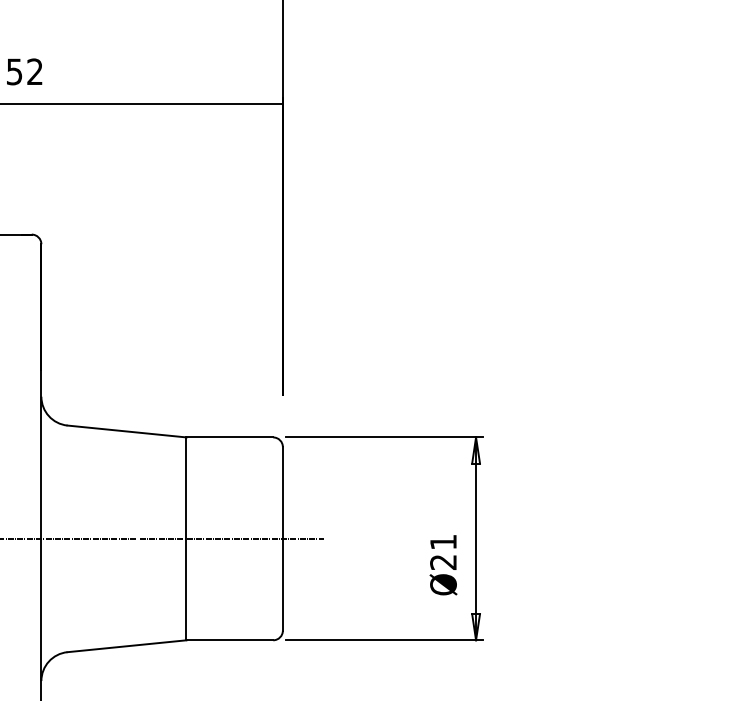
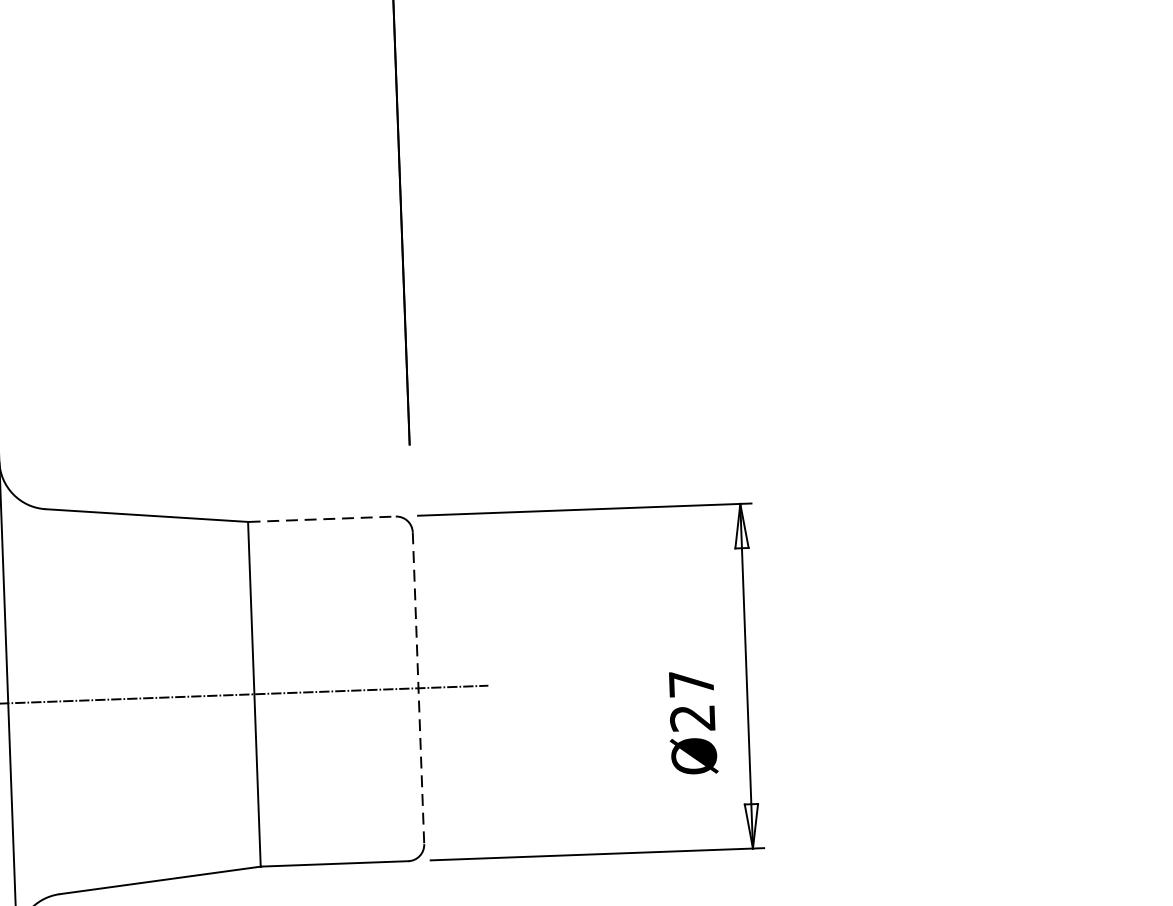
line: (230, 437) -> (323, 519), solid -> dashed
line: (282, 538) -> (417, 687), solid -> dashed
text: (443, 542) -> (691, 684), Ø21 -> Ø27

